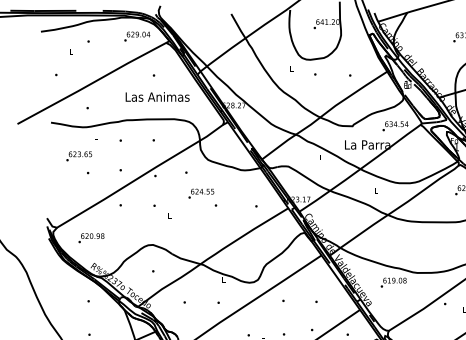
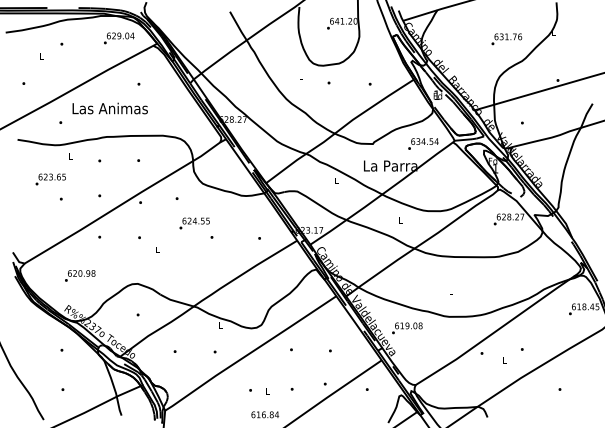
text: (157, 96) -> (109, 108), moved
text: (91, 237) -> (80, 275), moved
text: (393, 282) -> (407, 328), moved

